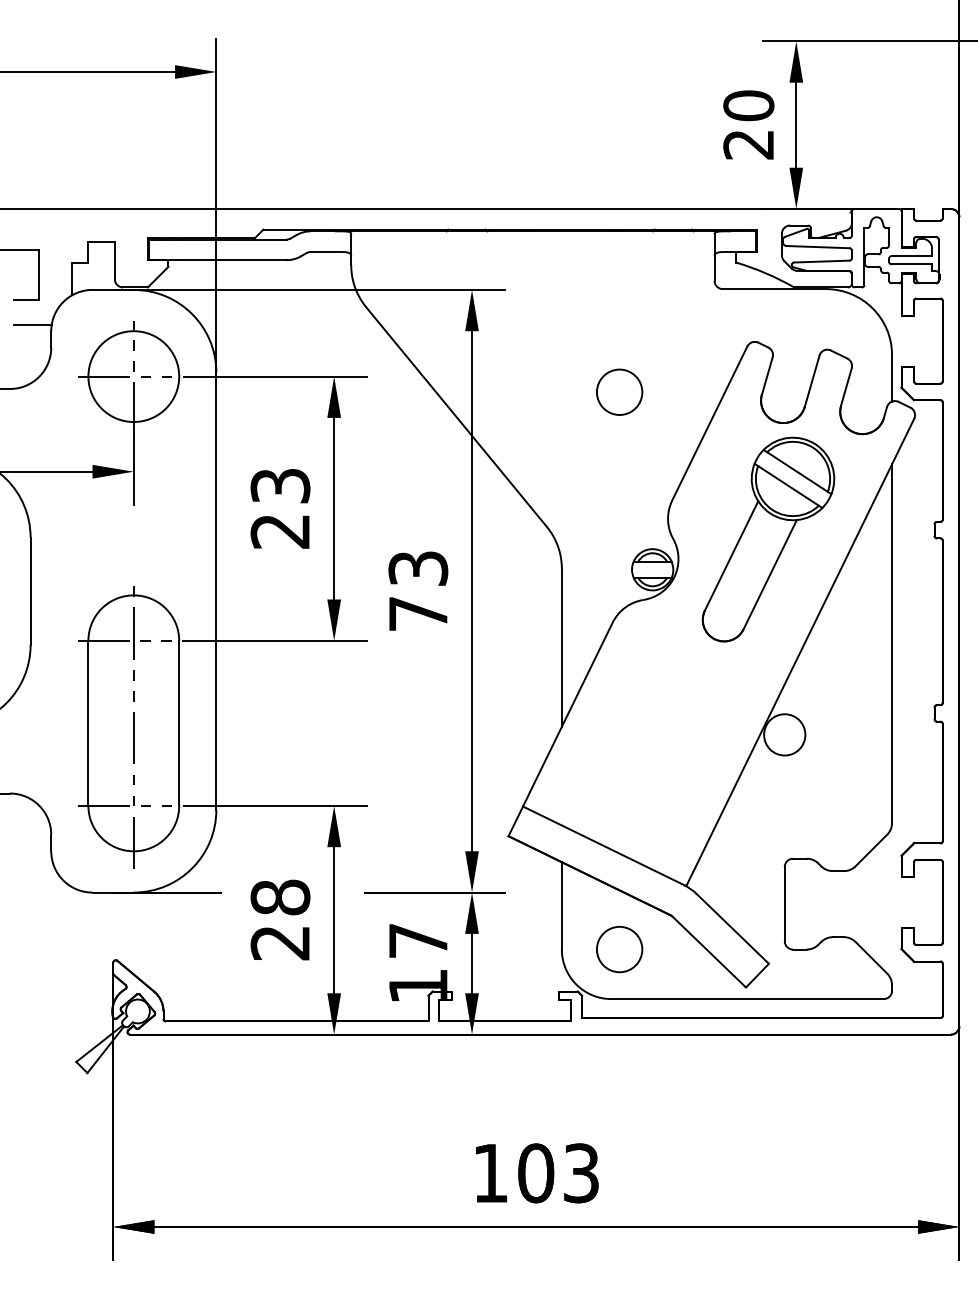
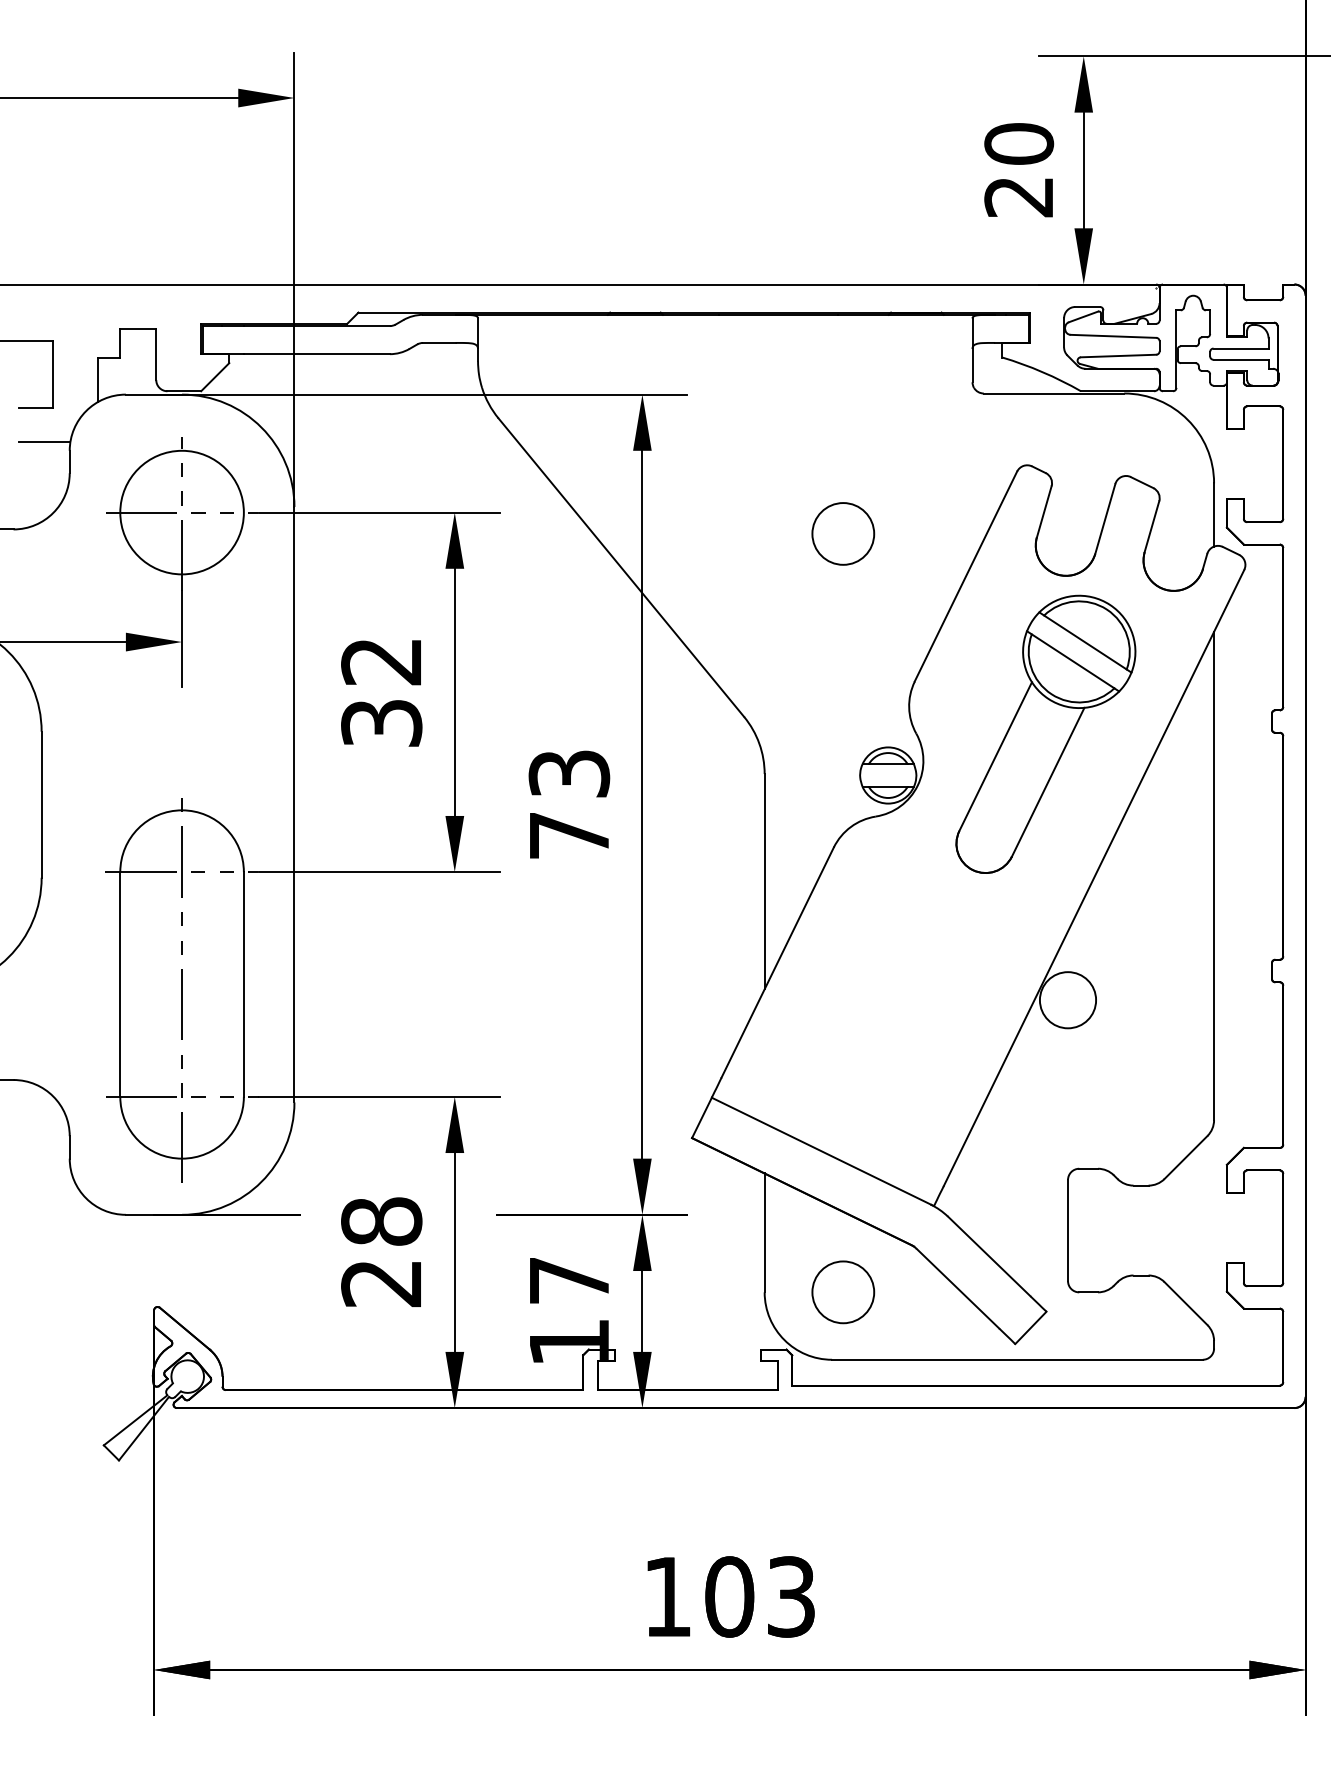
text: (280, 508) -> (381, 692), 23 -> 32

